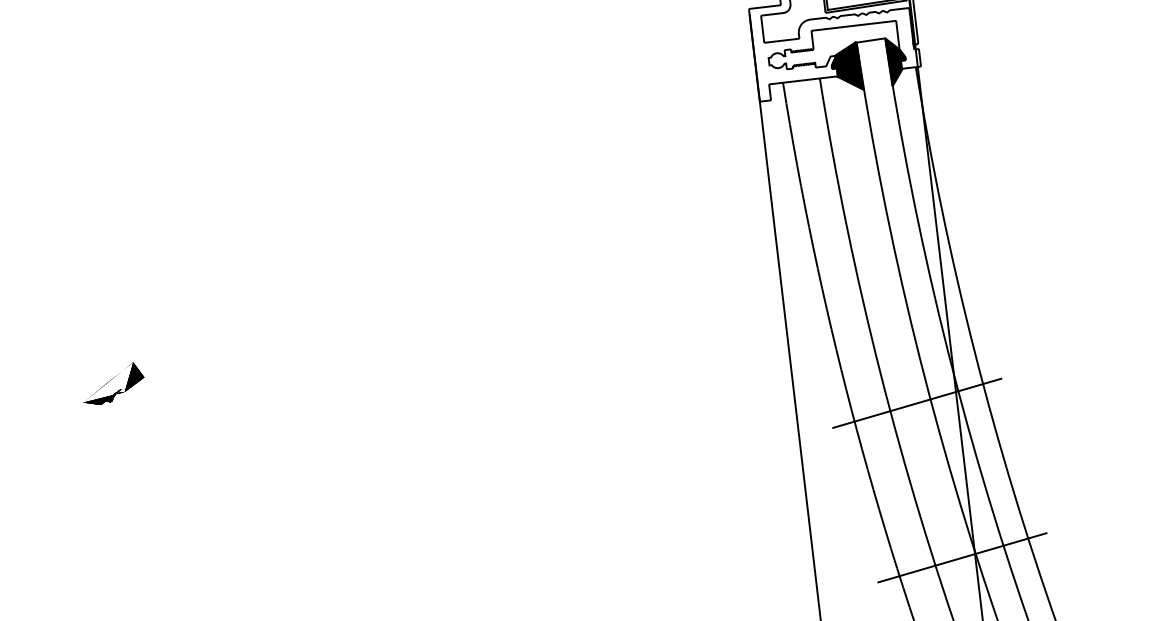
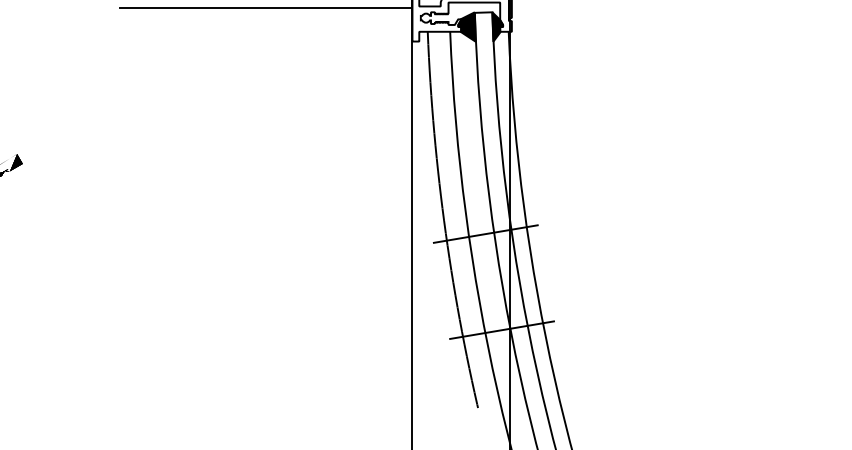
line: (514, 75) -> (266, 8), added

